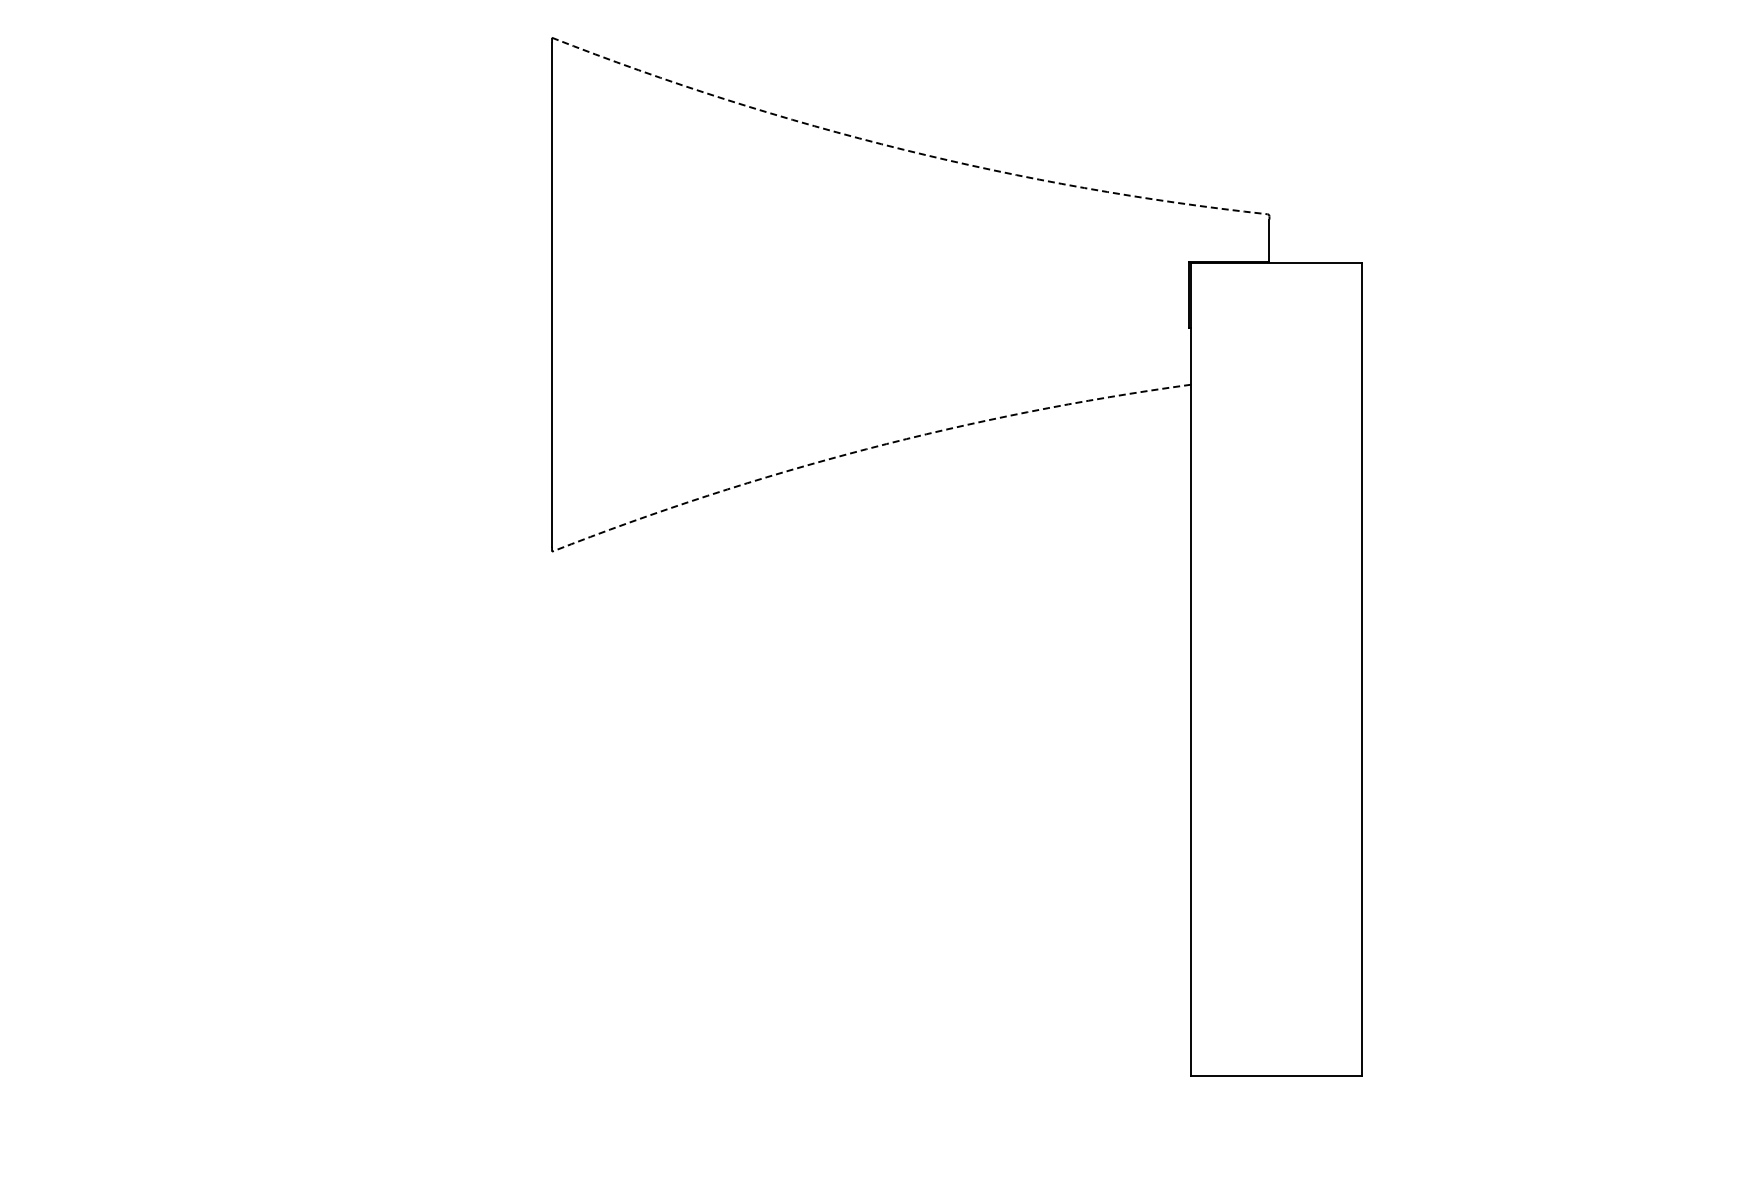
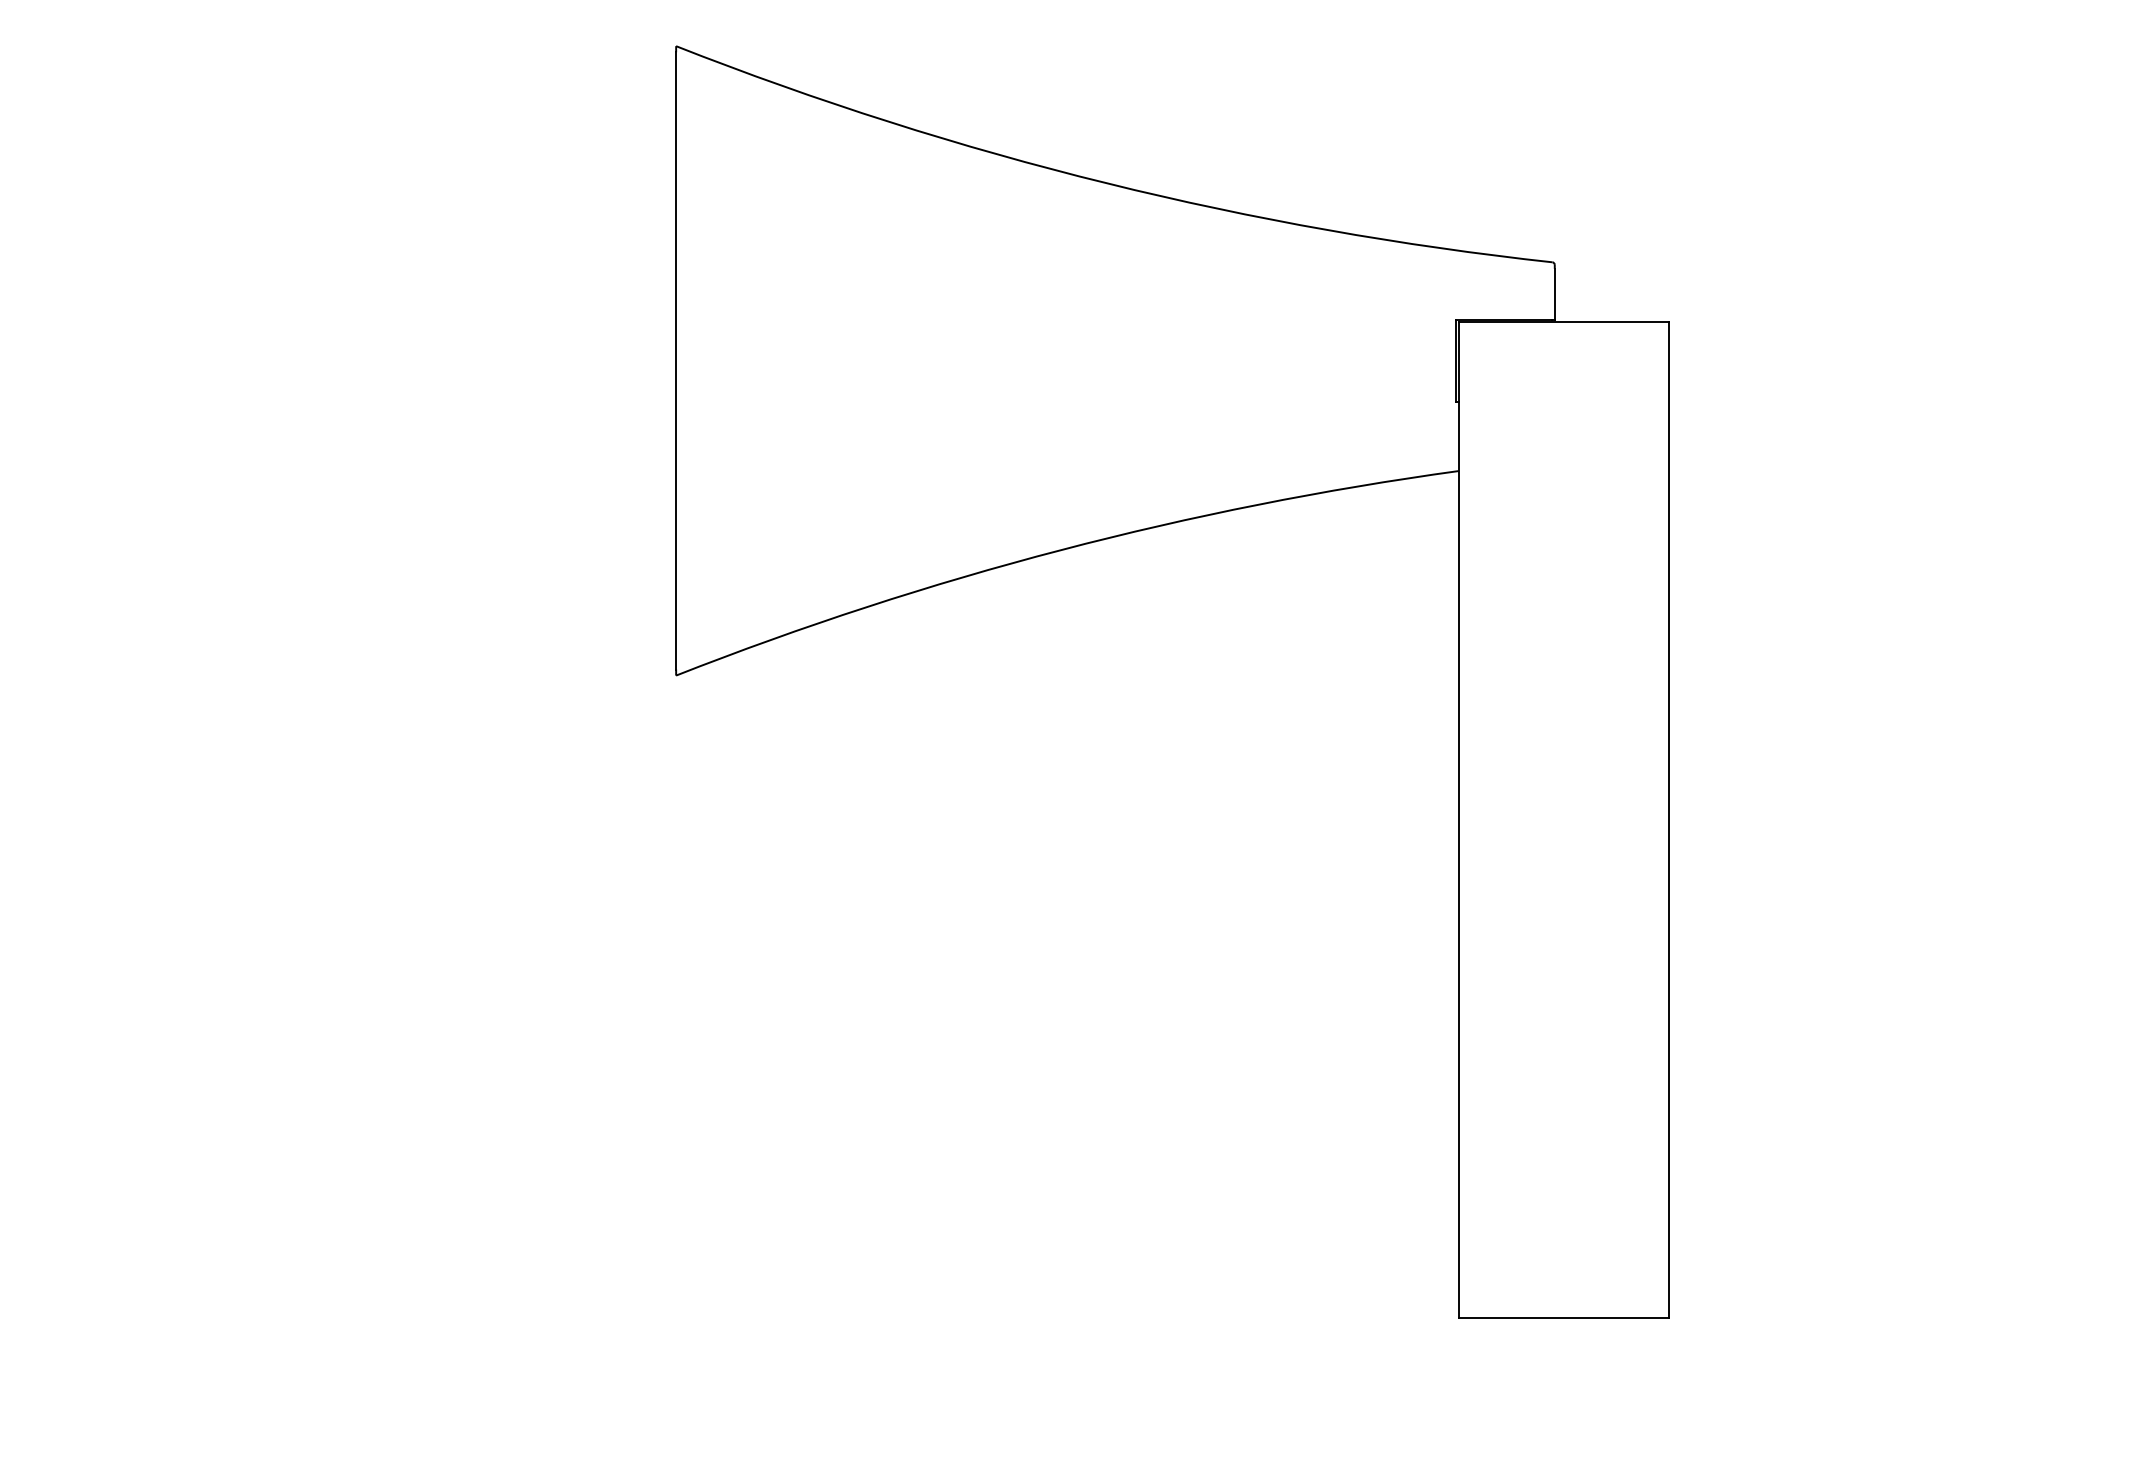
arc: (903, 149) -> (1106, 182), dashed -> solid
arc: (866, 449) -> (1061, 550), dashed -> solid

